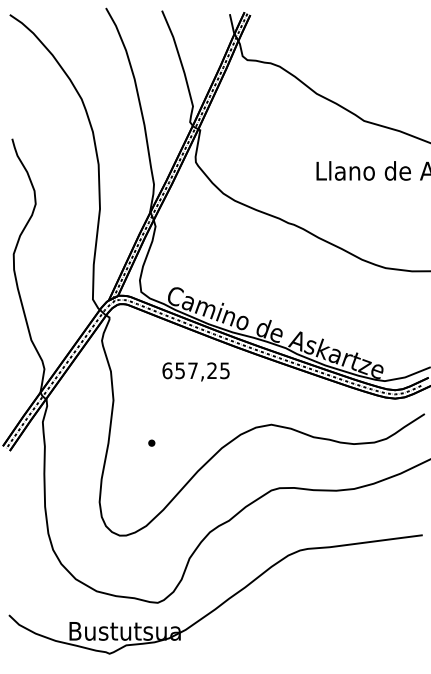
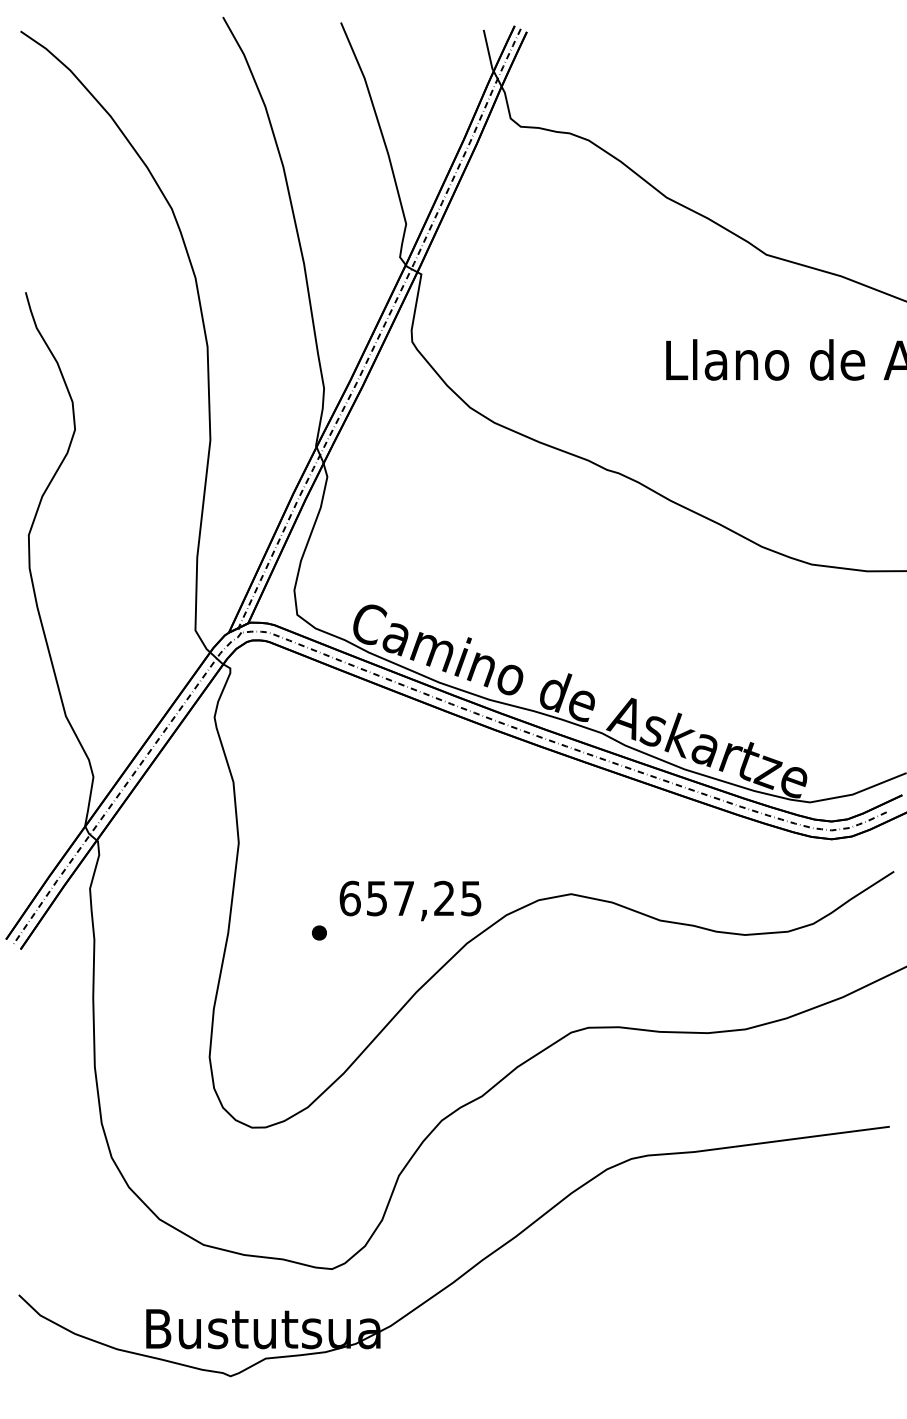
text: (195, 371) -> (409, 900), moved

